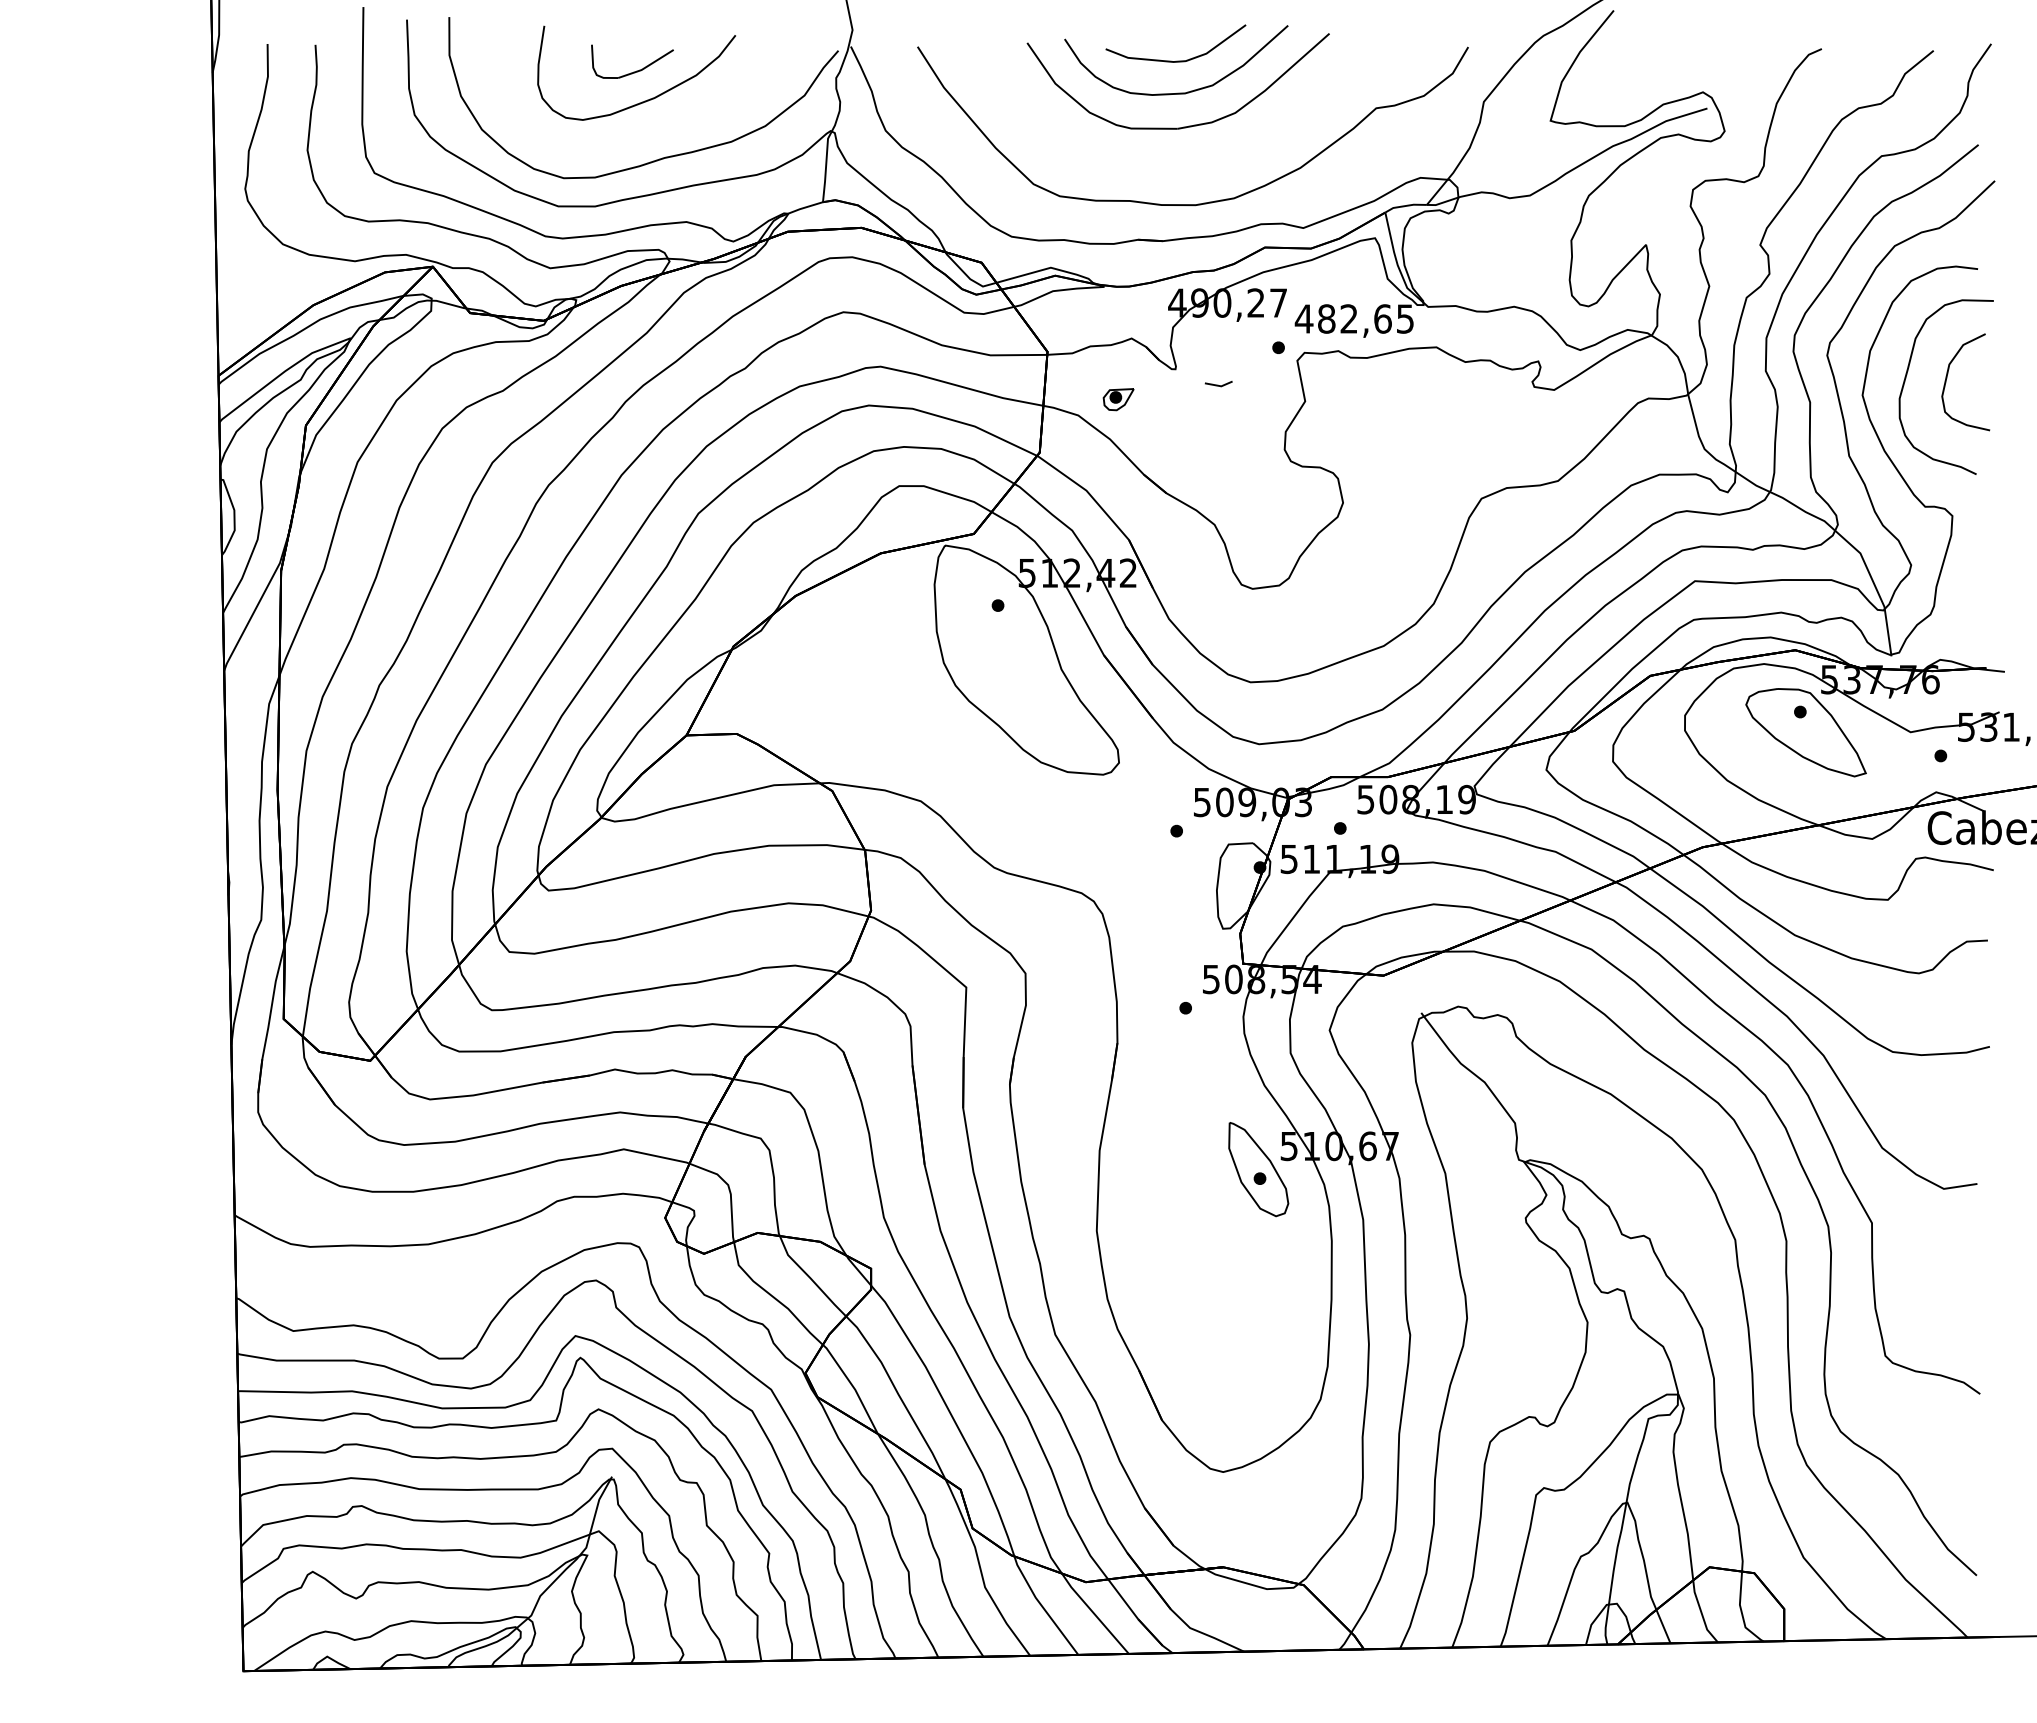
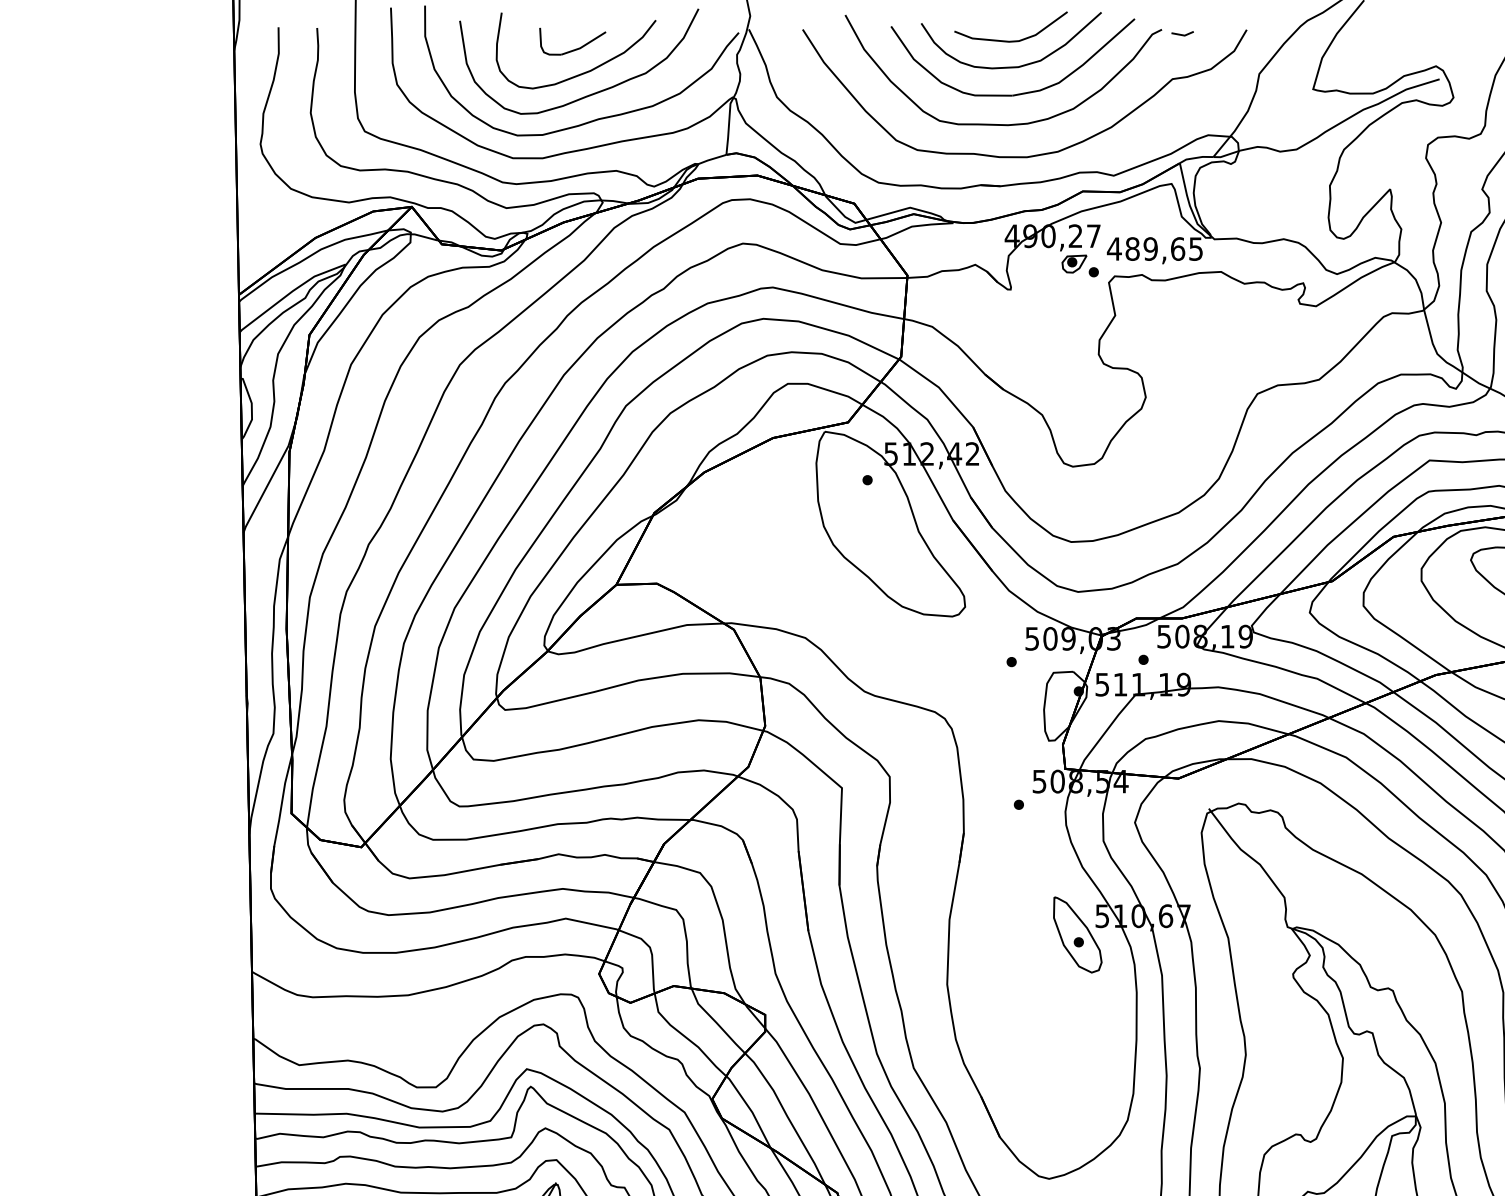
curve: (655, 126) -> (591, 93), added
curve: (1166, 164) -> (1003, 124), added
text: (1348, 318) -> (1150, 248), 482,65 -> 489,65
line: (1218, 384) -> (1182, 34), moved
part: (1118, 399) -> (1074, 263), moved

